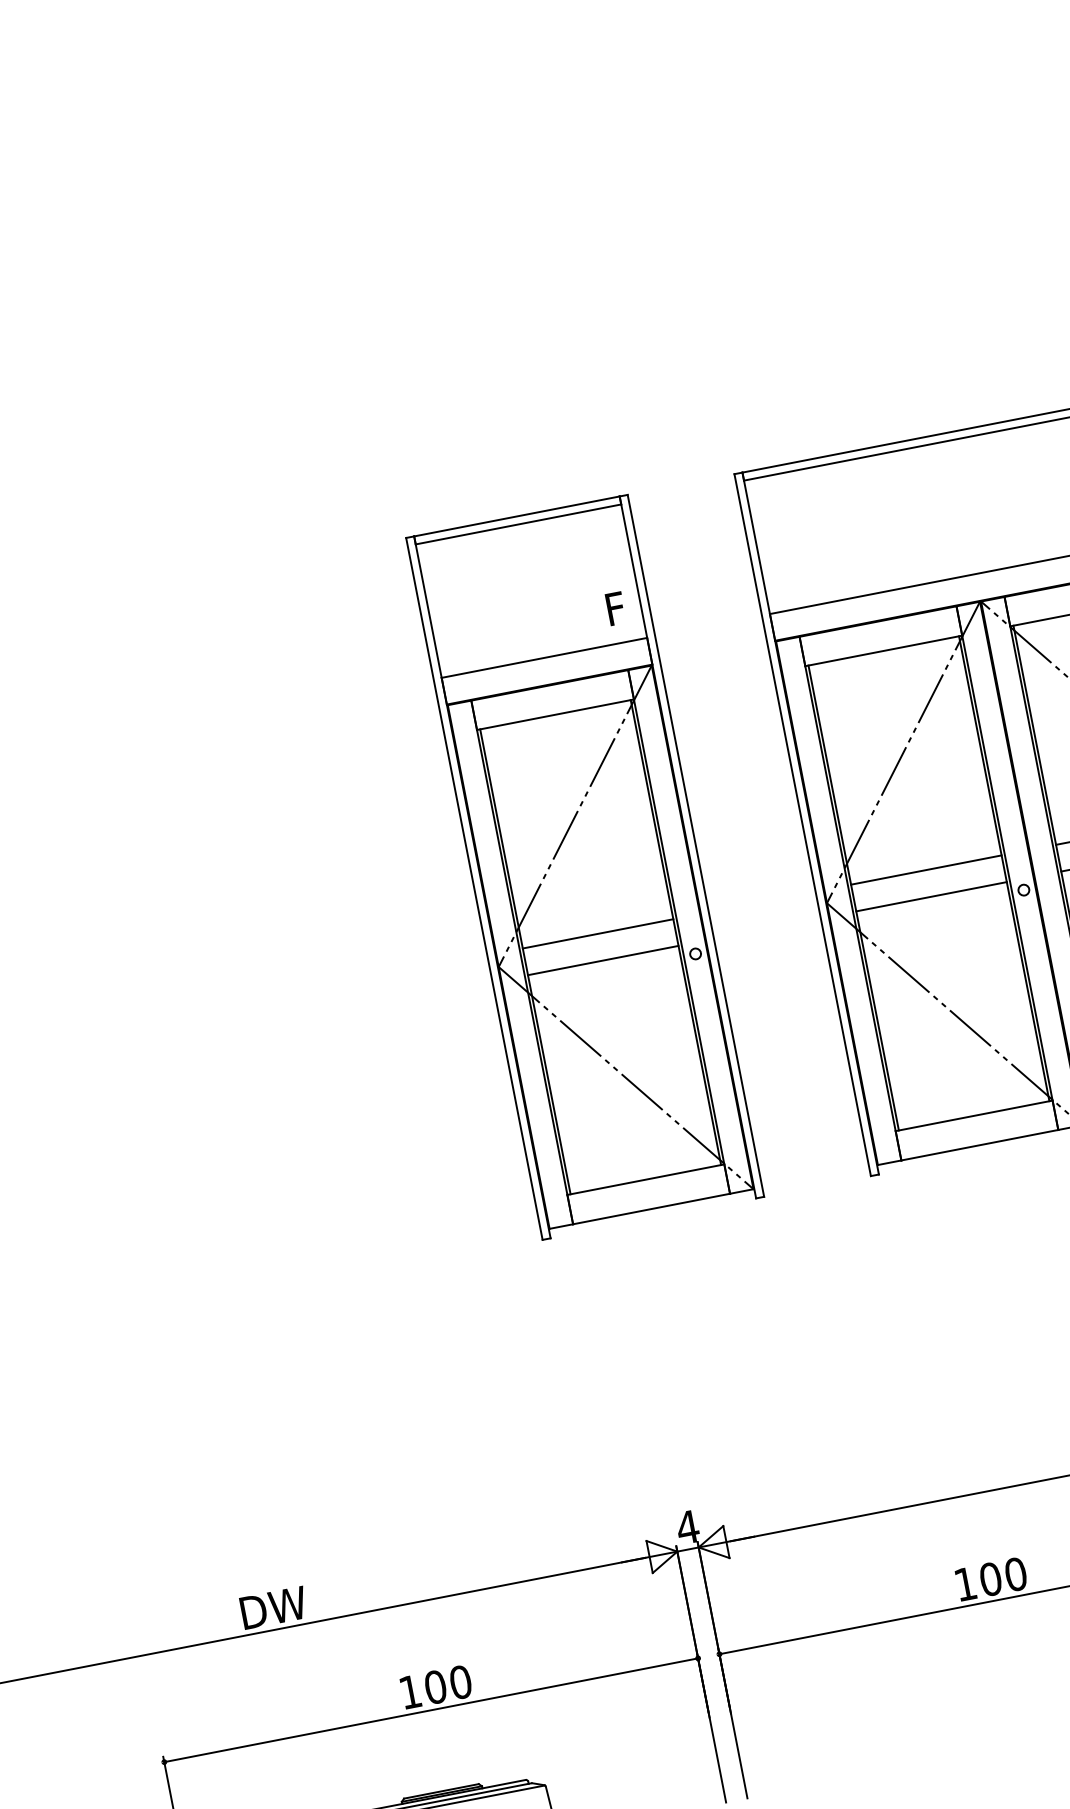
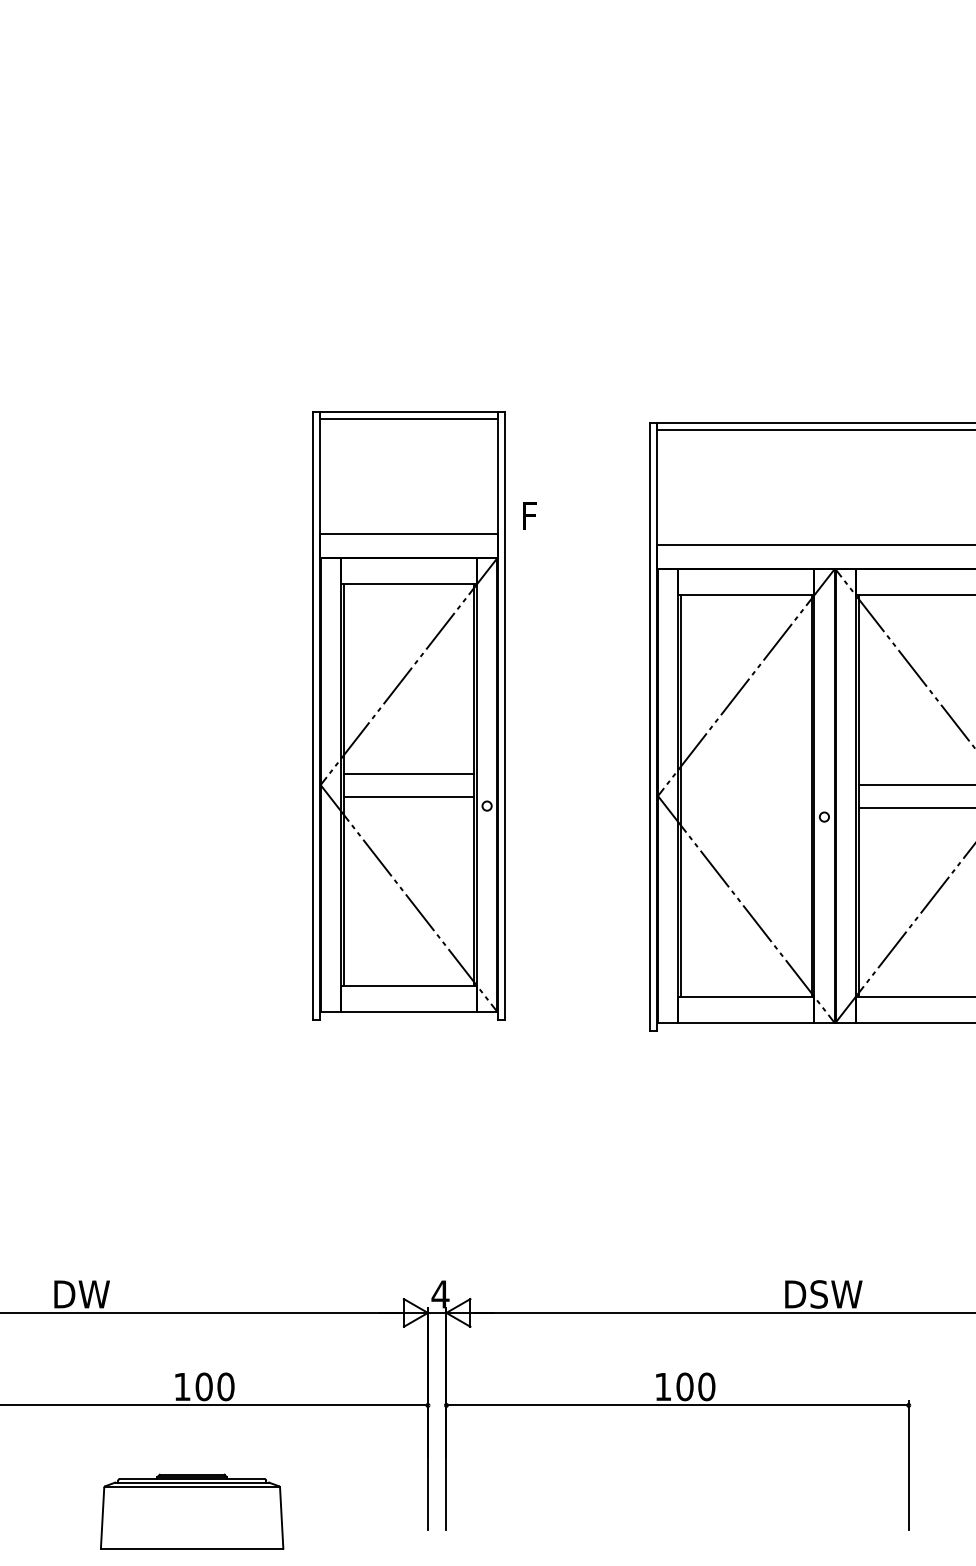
part: (584, 866) -> (408, 715), moved
line: (926, 869) -> (746, 784), removed
line: (931, 896) -> (746, 807), removed

